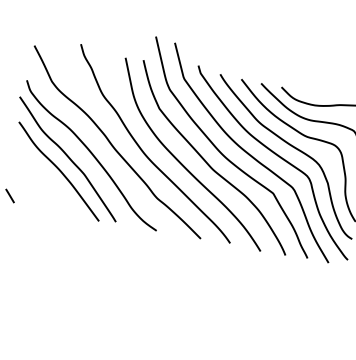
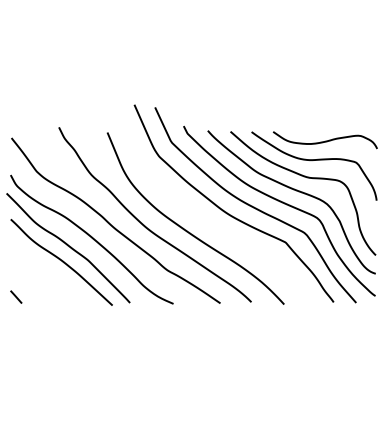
curve: (207, 162) -> (212, 223), removed

